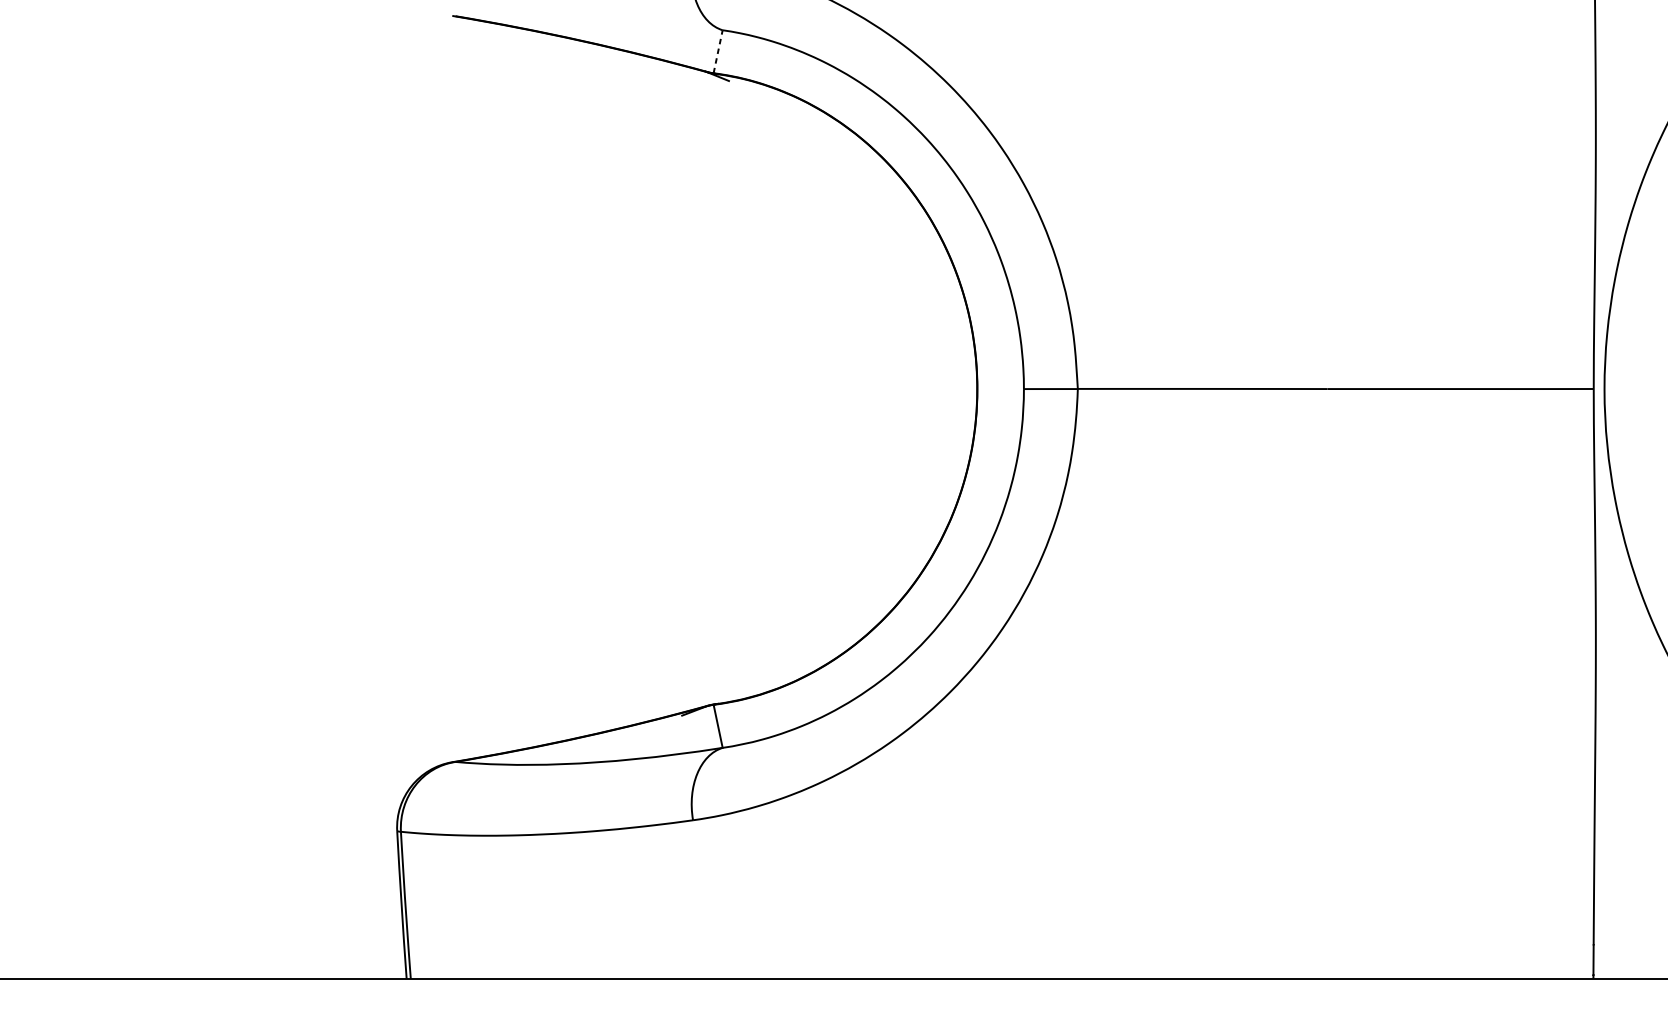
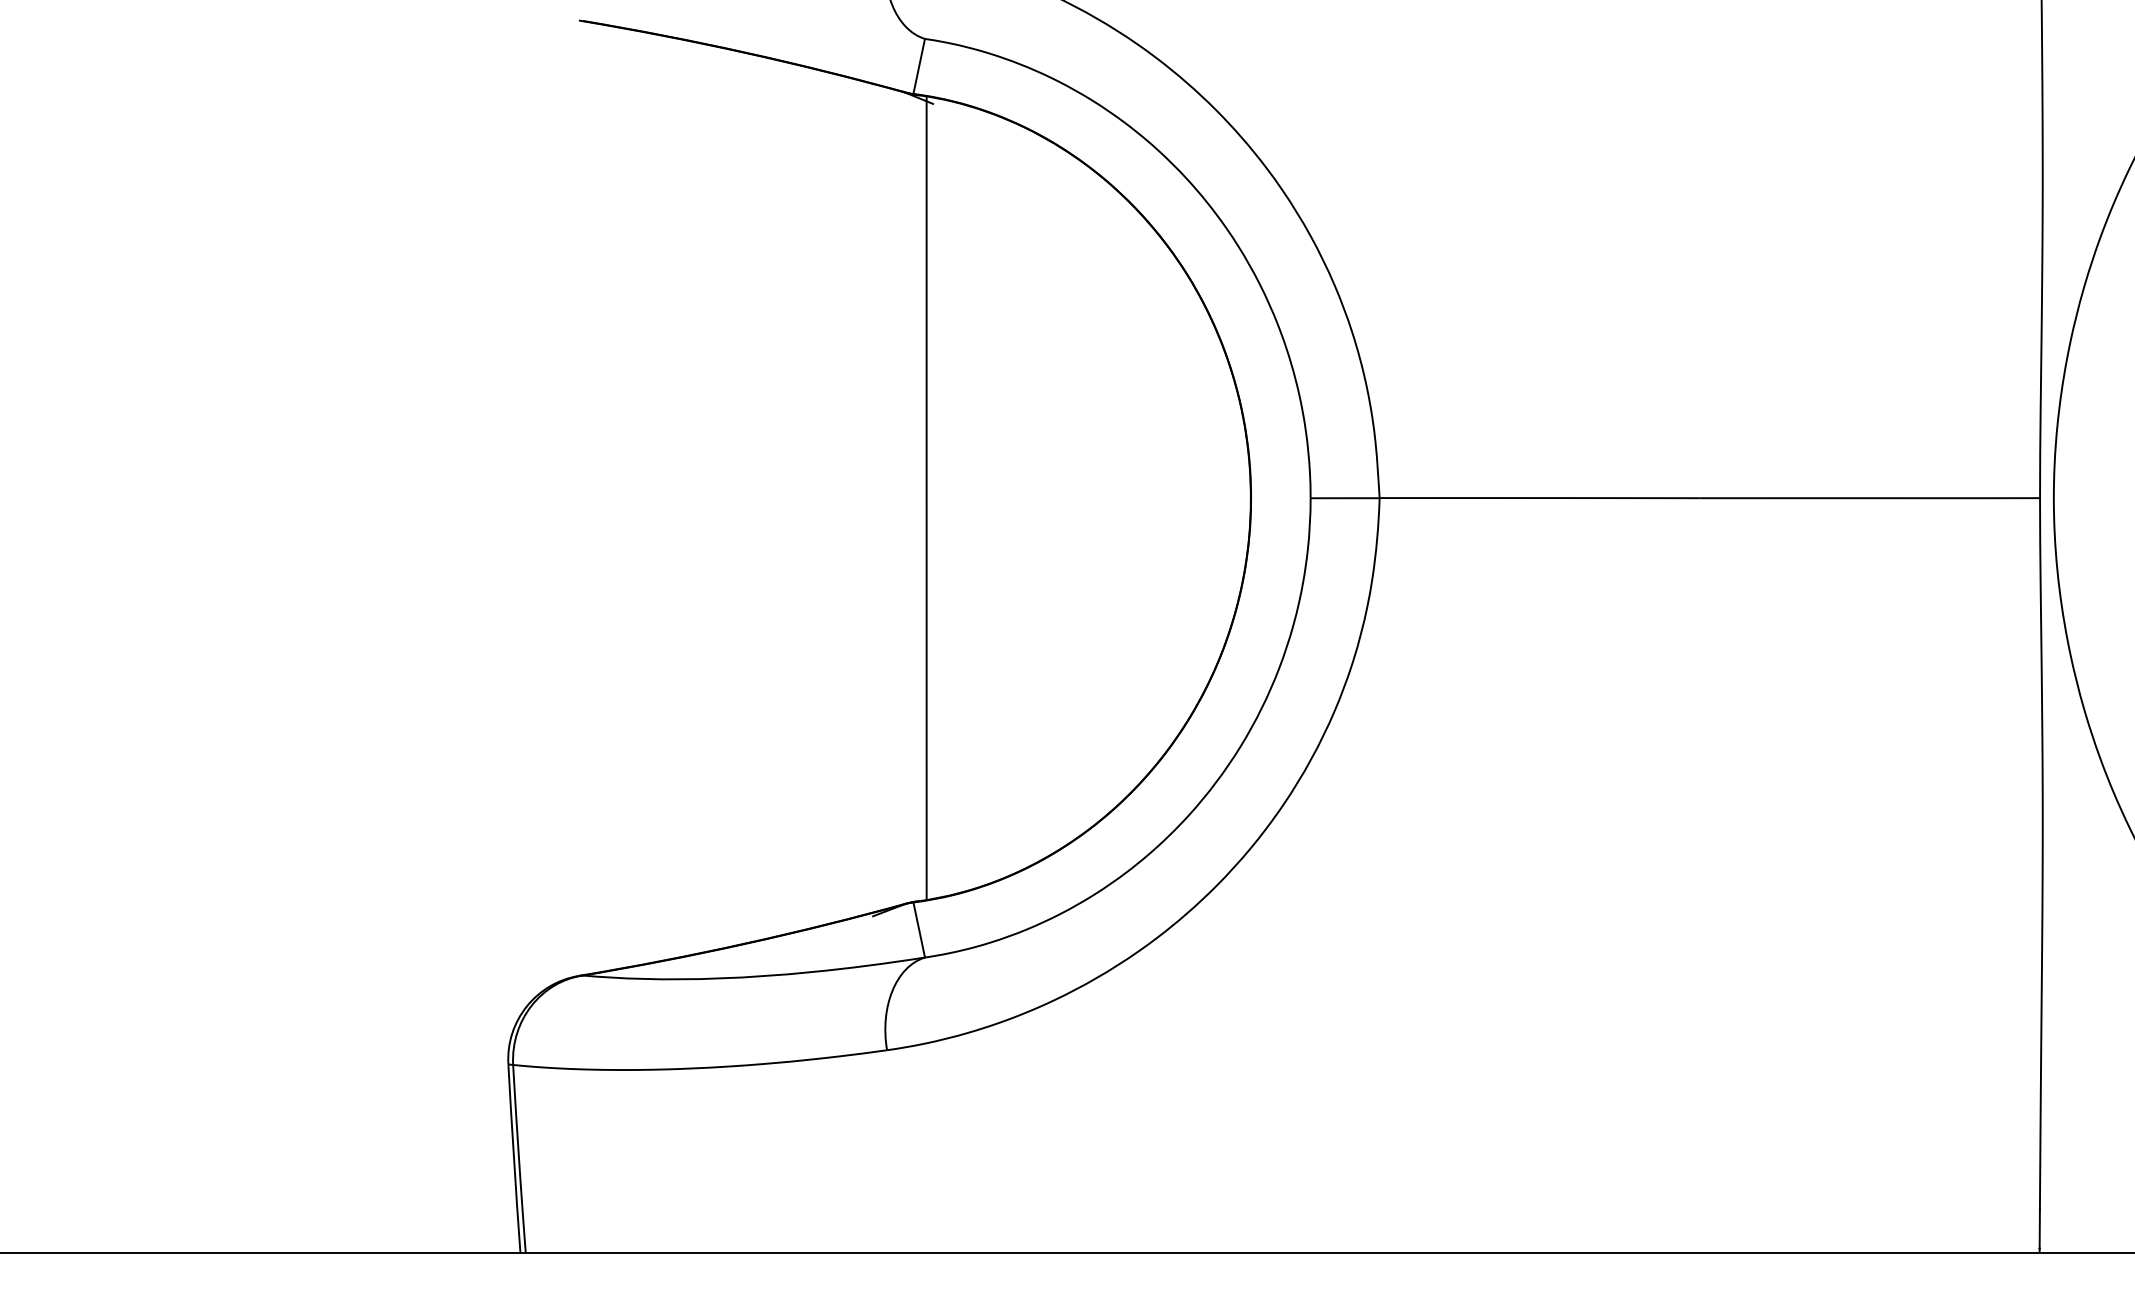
line: (718, 51) -> (919, 65), dashed -> solid
line: (723, 389) -> (926, 498), added

